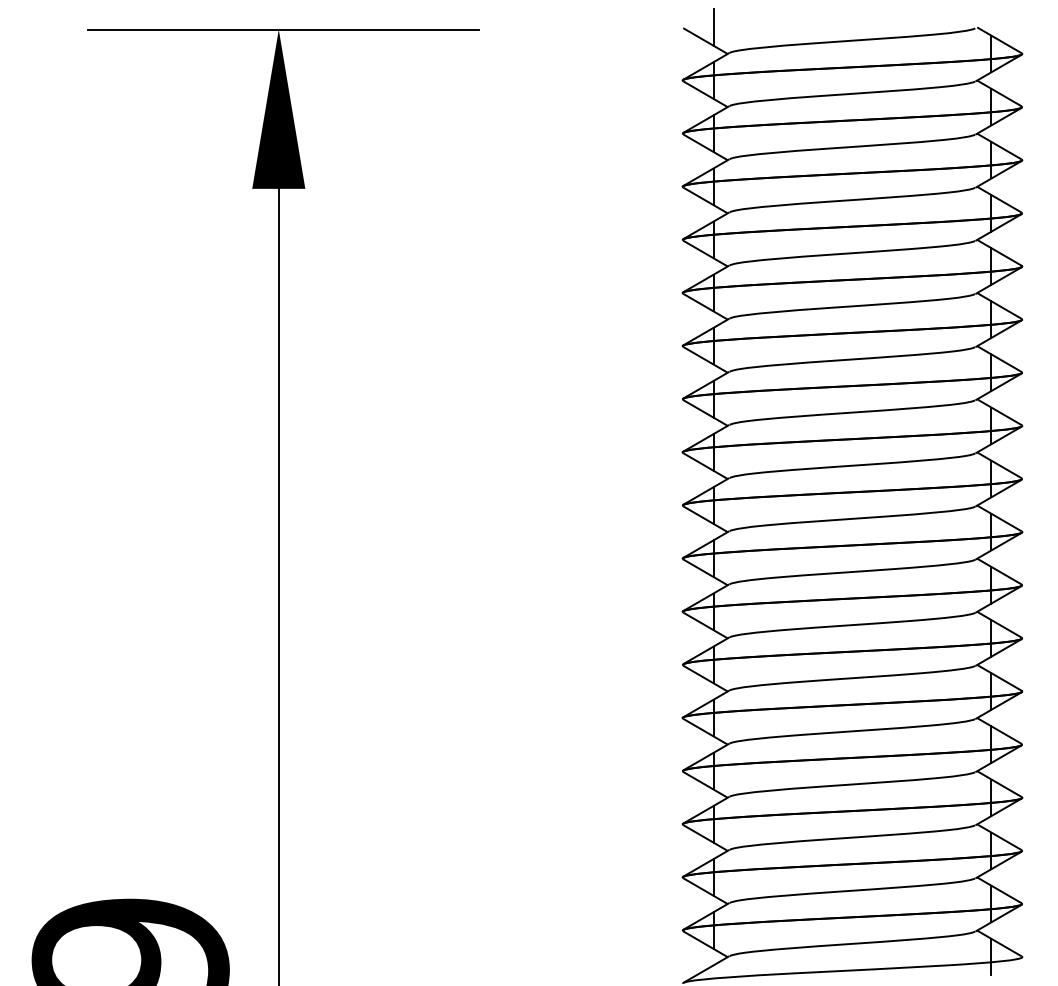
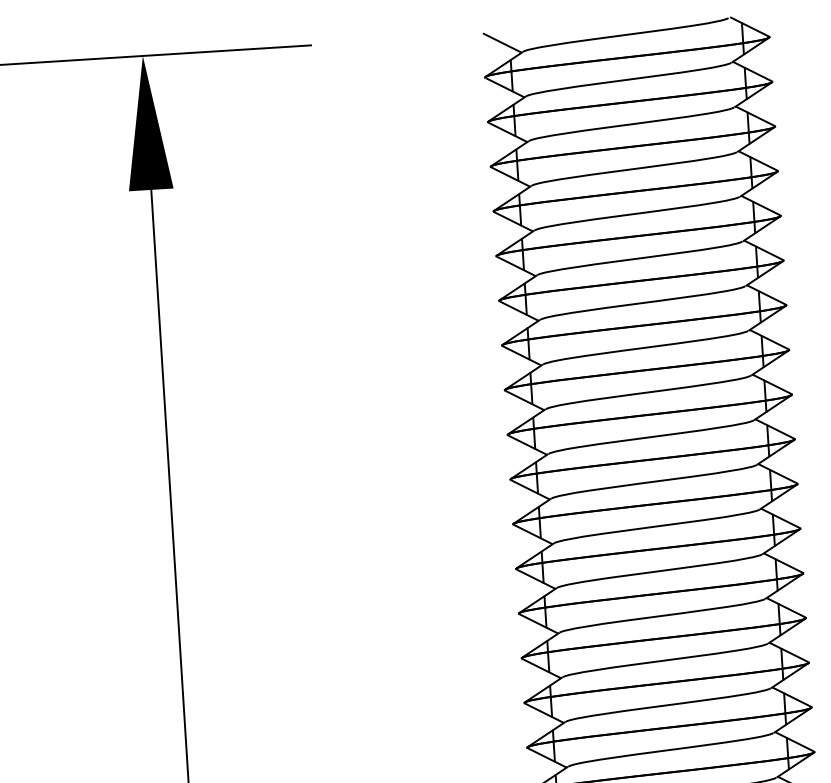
line: (714, 27) -> (509, 31), removed

